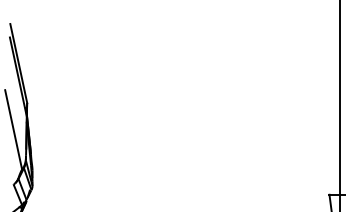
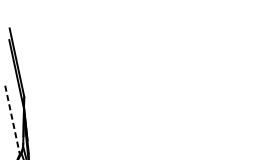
line: (13, 129) -> (12, 119), solid -> dashed

